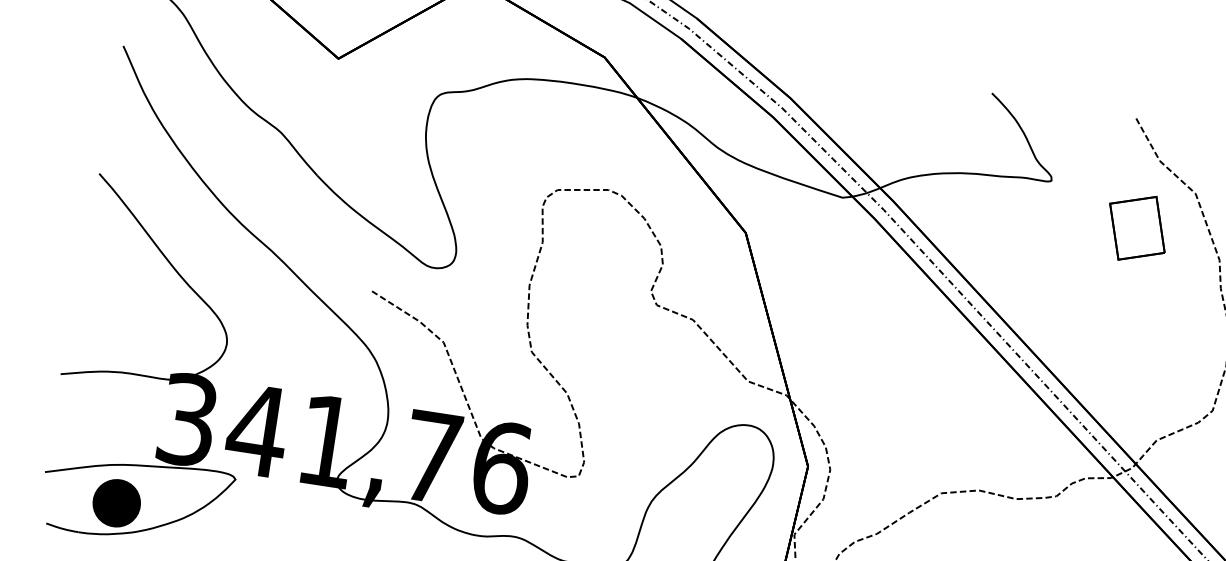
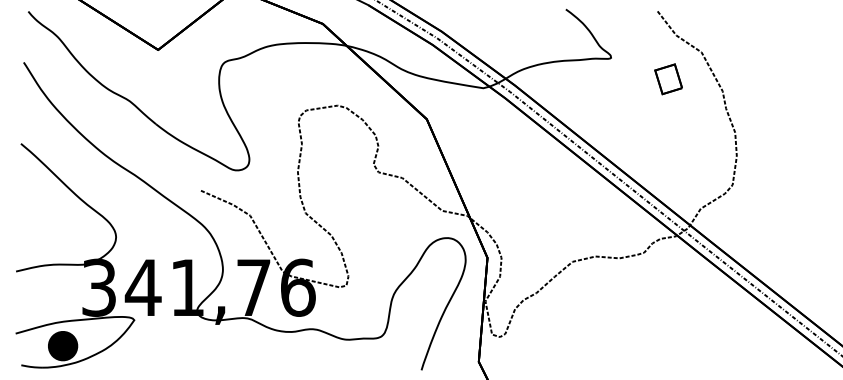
part: (1136, 228) -> (668, 79), size x0.7

